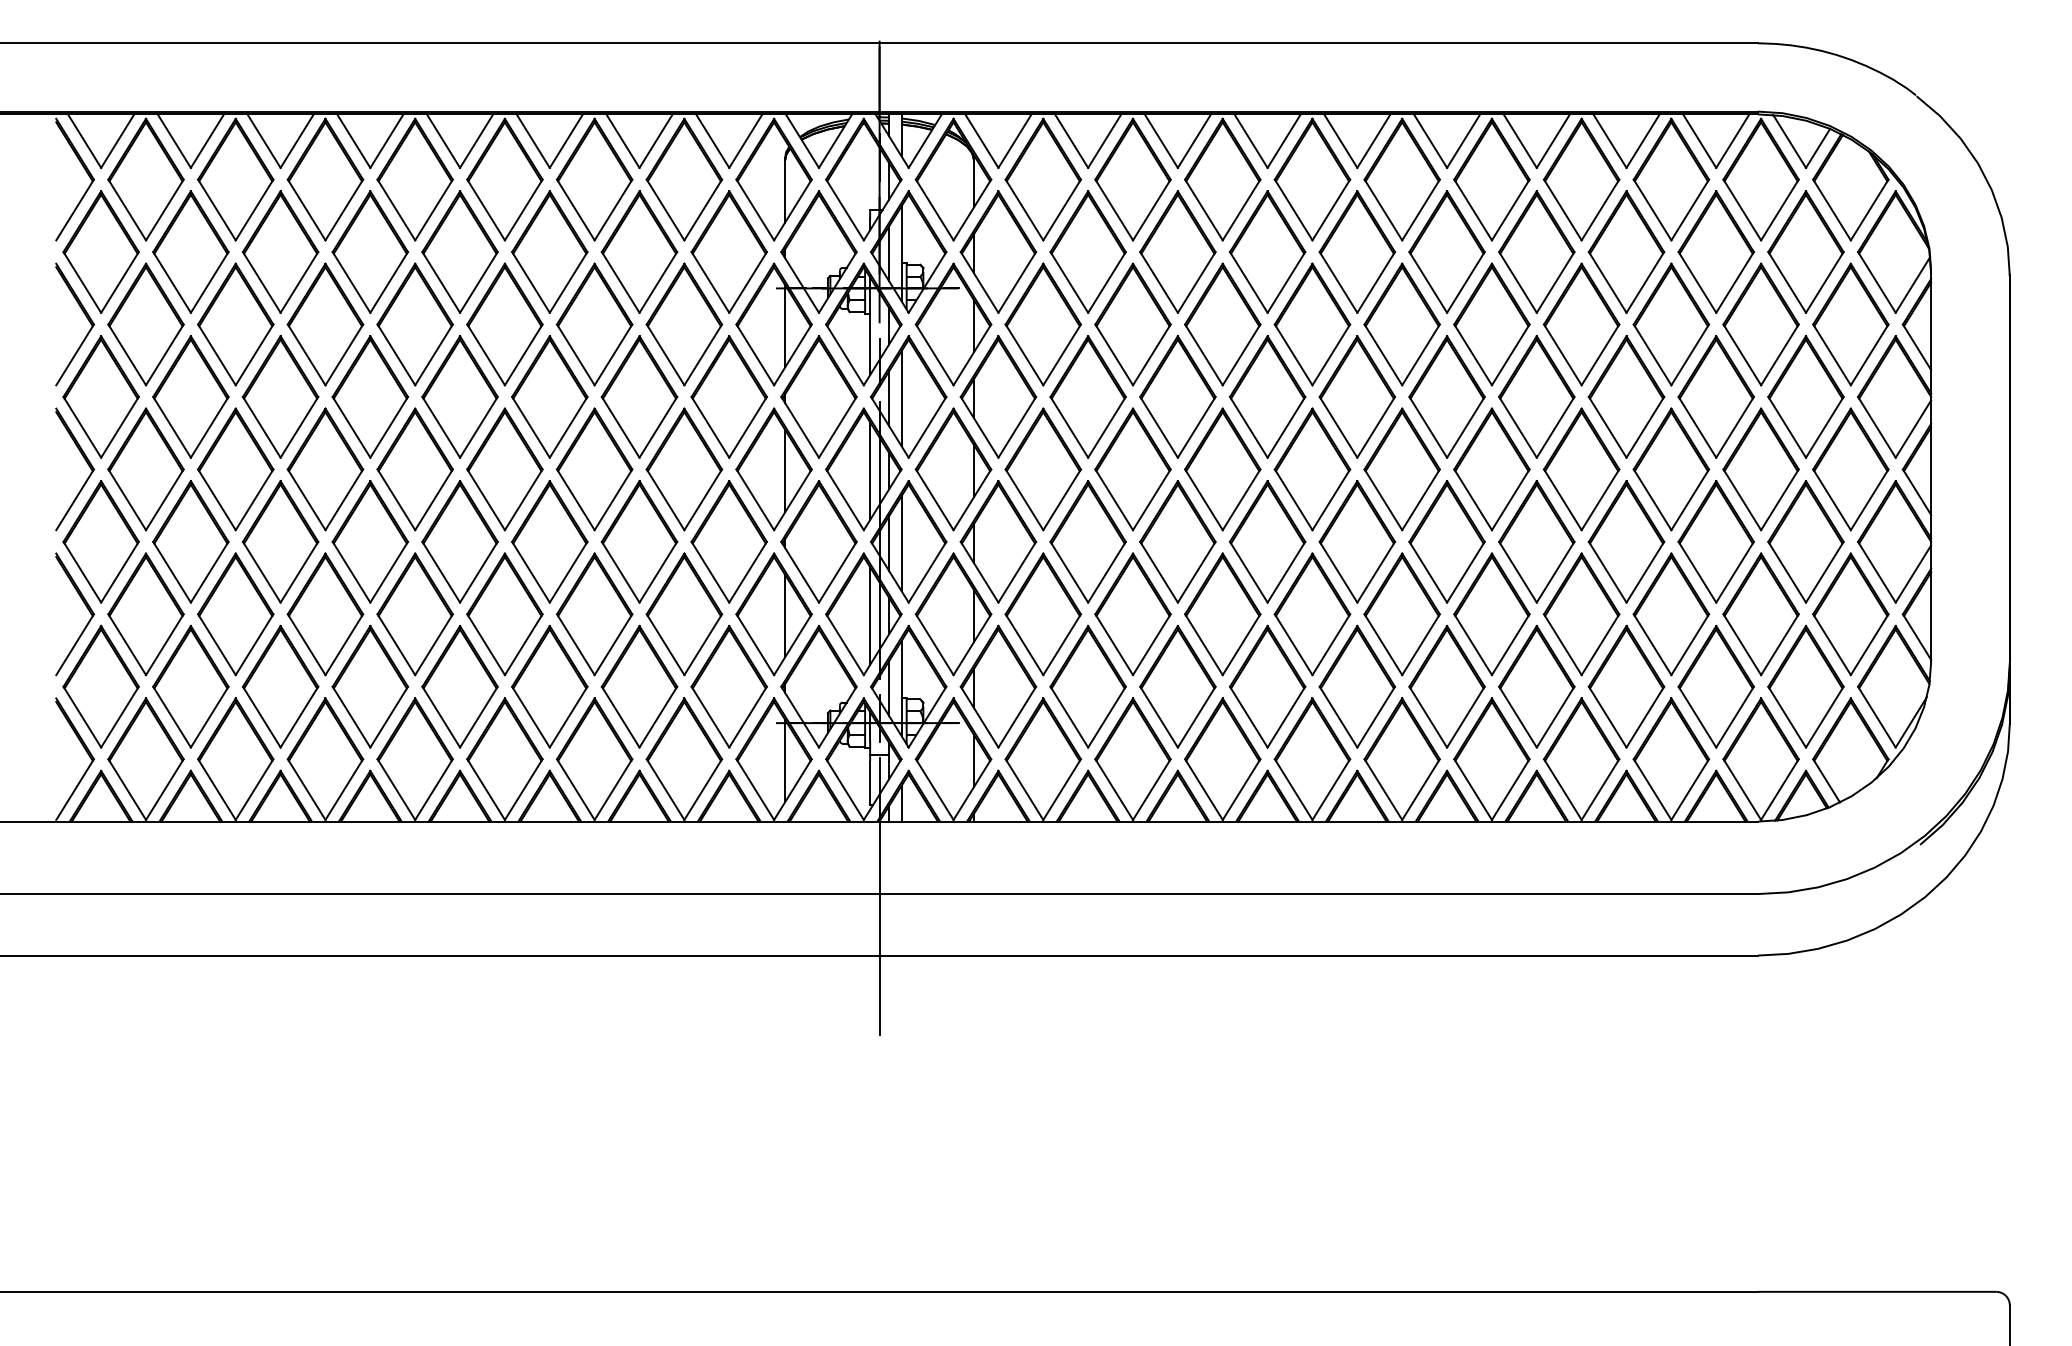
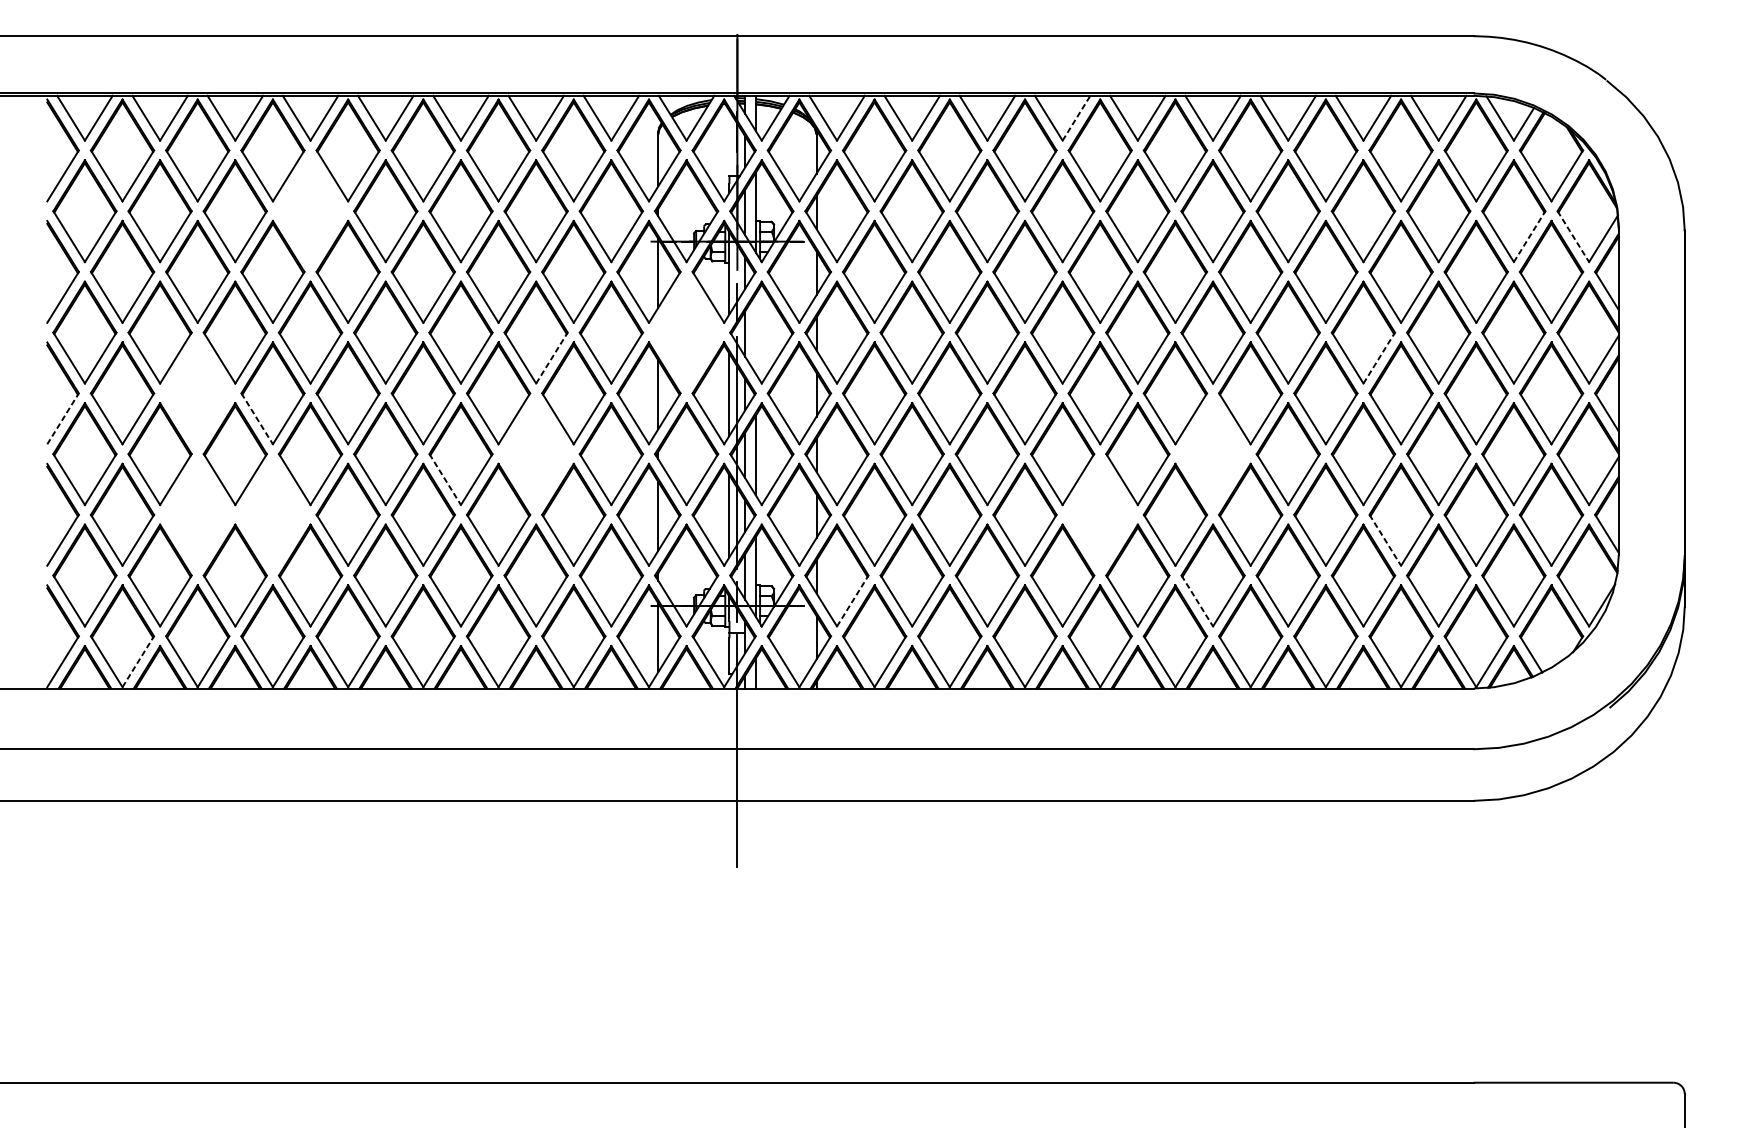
line: (1284, 140) -> (1076, 117), solid -> dashed
part: (369, 251) -> (309, 210), removed
line: (1824, 282) -> (1529, 236), solid -> dashed
line: (1876, 282) -> (1573, 236), solid -> dashed
part: (818, 396) -> (686, 332), removed
line: (901, 398) -> (755, 333), removed
line: (658, 427) -> (552, 358), solid -> dashed
line: (1645, 427) -> (1379, 358), solid -> dashed
part: (235, 469) -> (197, 393), removed
line: (75, 499) -> (63, 418), solid -> dashed
line: (306, 499) -> (257, 418), solid -> dashed
part: (639, 541) -> (536, 453), removed
part: (1446, 541) -> (1212, 453), removed
line: (530, 572) -> (444, 479), solid -> dashed
part: (235, 614) -> (197, 514), removed
part: (325, 614) -> (272, 514), removed
part: (1312, 614) -> (1100, 514), removed
line: (1652, 644) -> (1385, 540), solid -> dashed
line: (1017, 717) -> (852, 601), solid -> dashed
line: (1428, 717) -> (1197, 601), solid -> dashed
line: (164, 789) -> (138, 661), solid -> dashed

